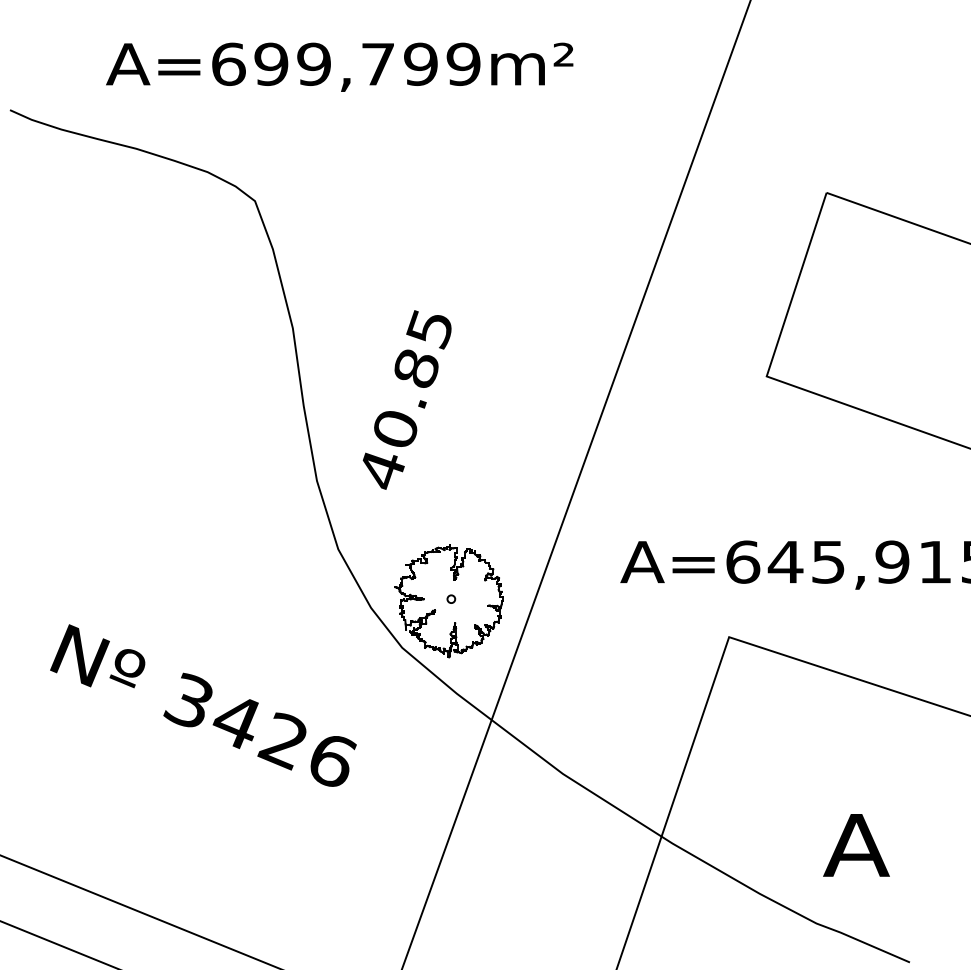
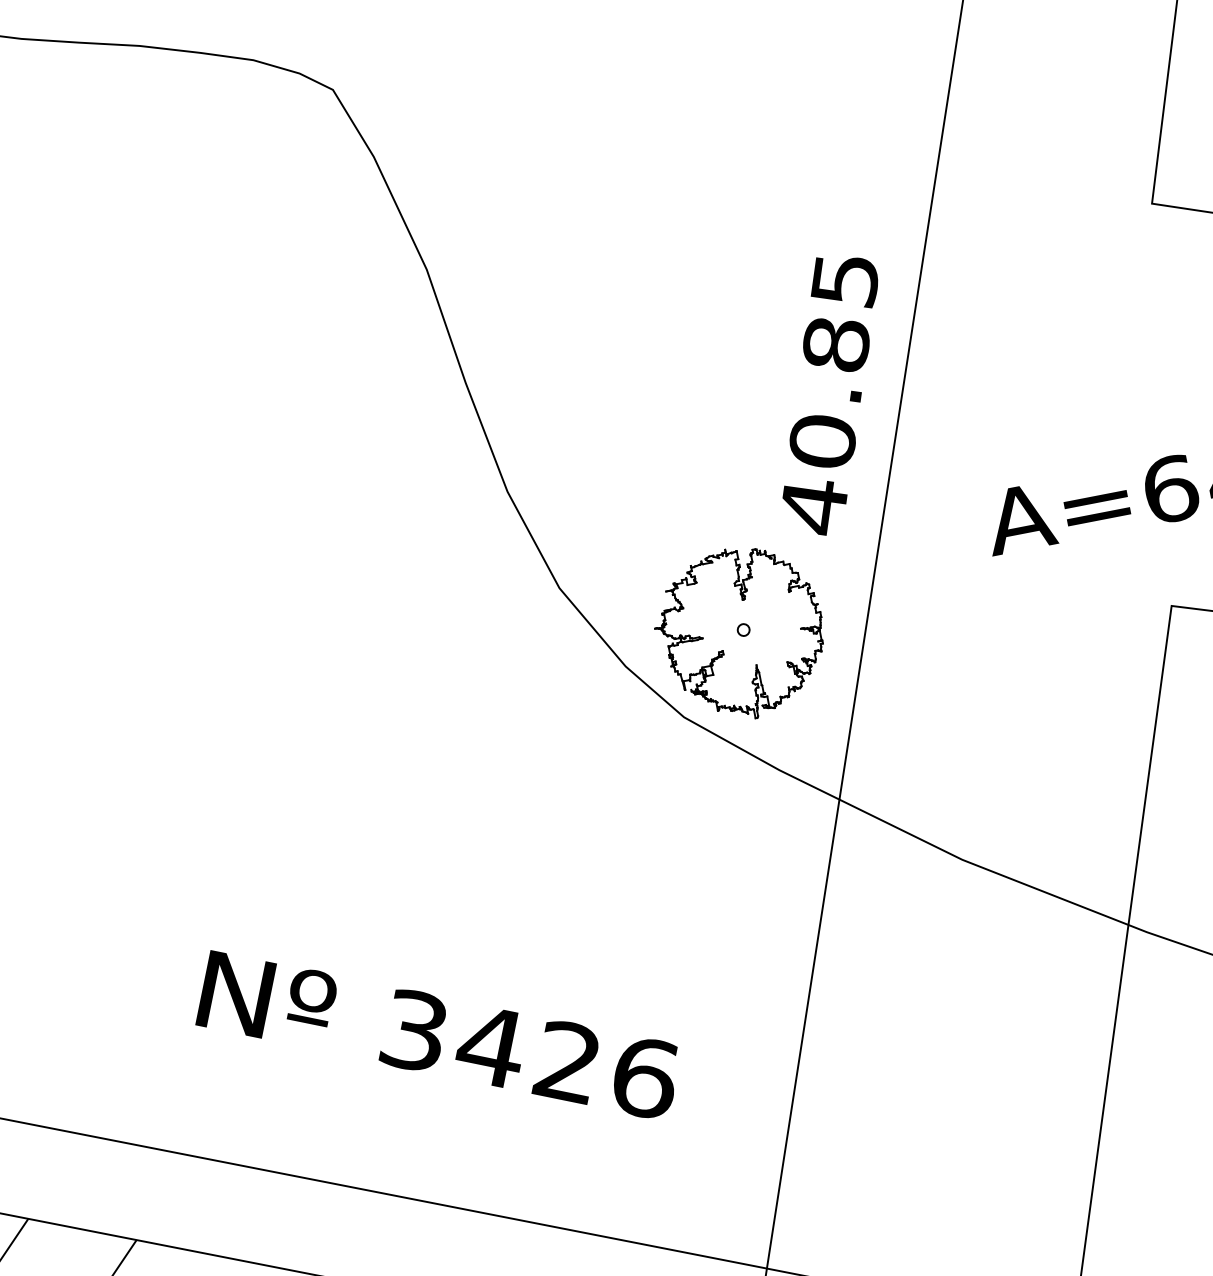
text: (406, 399) -> (830, 394), moved
text: (203, 705) -> (435, 1032), moved

